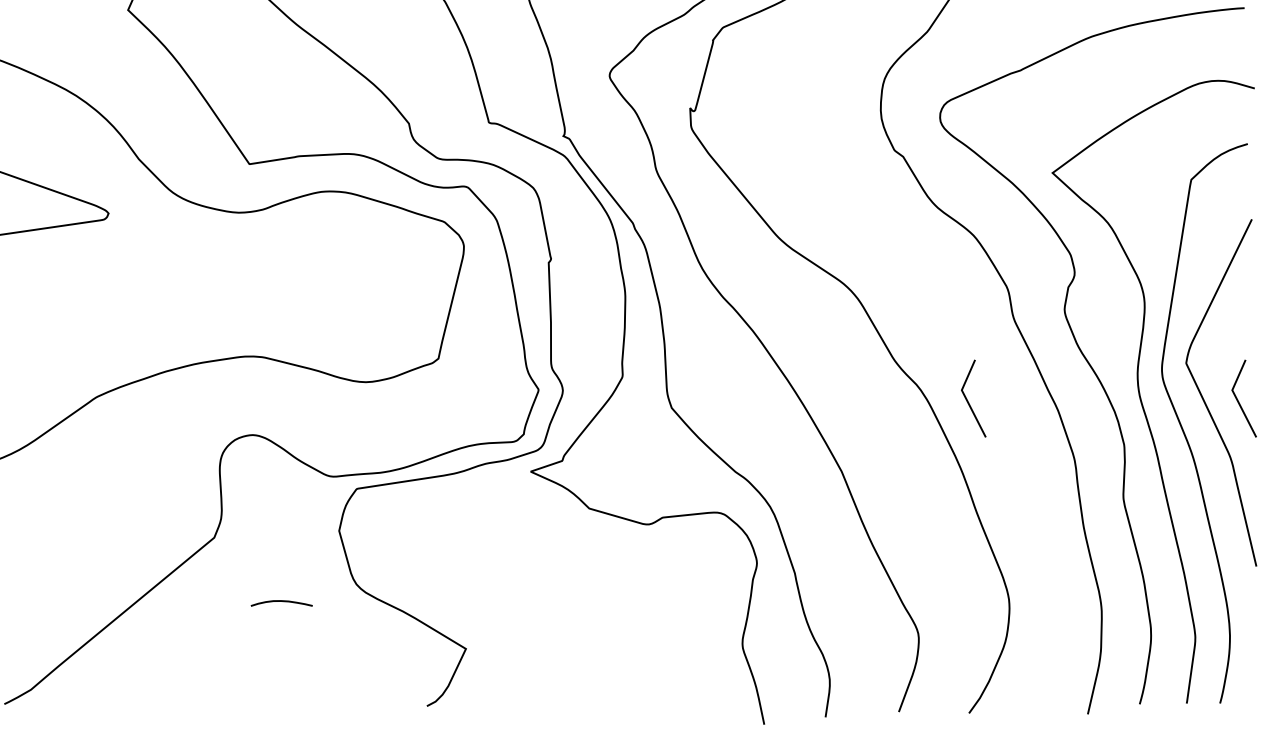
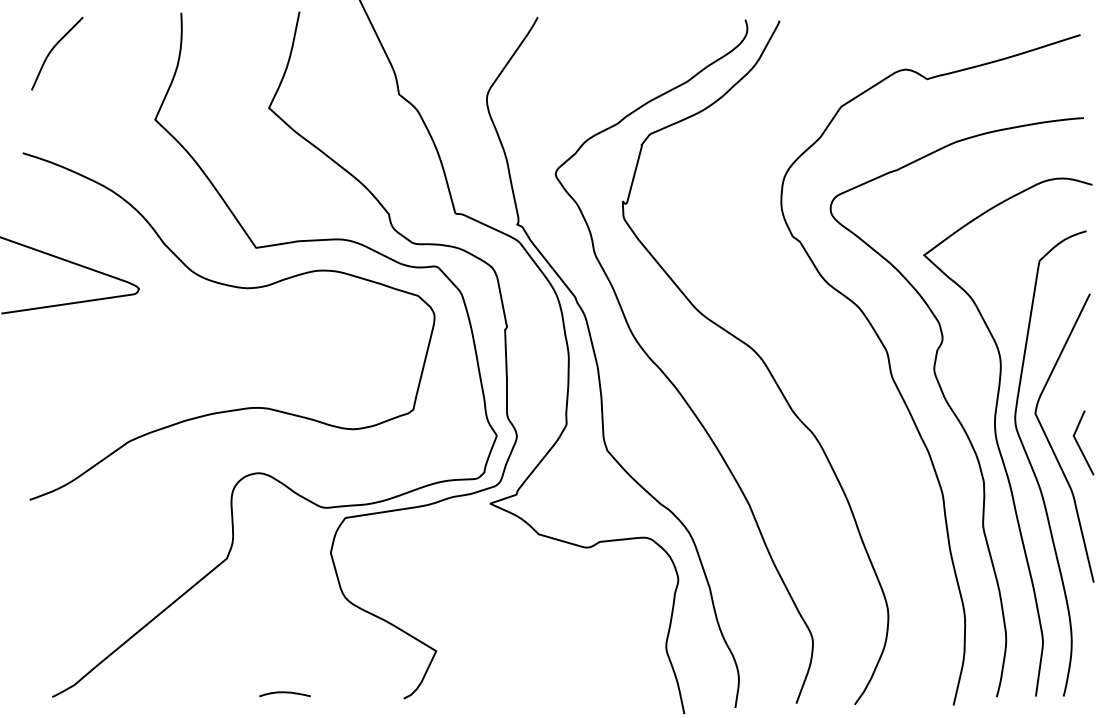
line: (968, 400) -> (854, 444), removed
curve: (281, 602) -> (284, 693), moved

